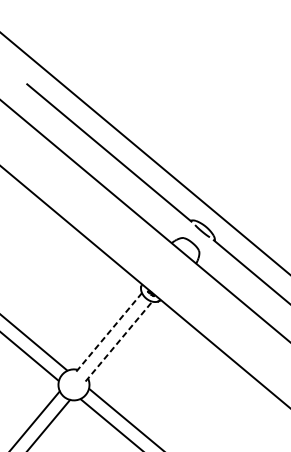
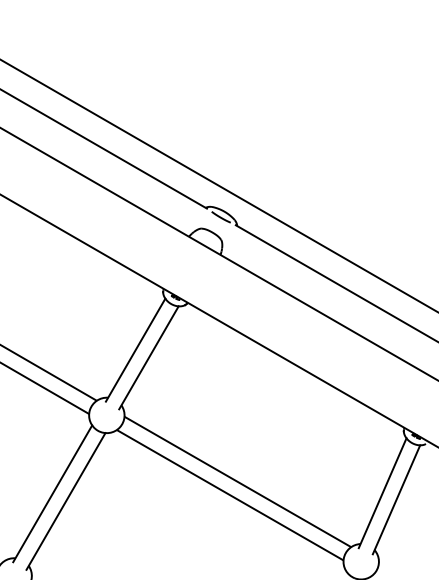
line: (108, 333) -> (135, 350), dashed -> solid
line: (119, 341) -> (149, 357), dashed -> solid

